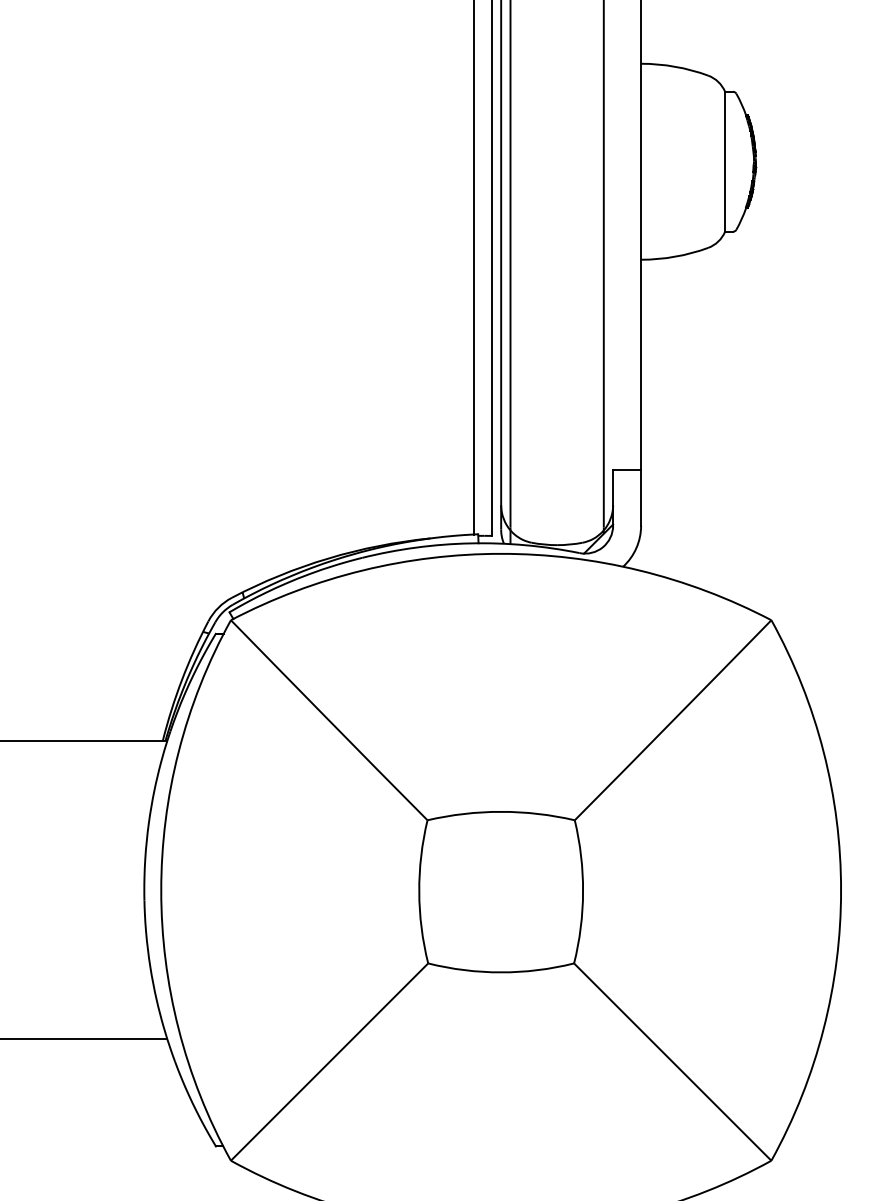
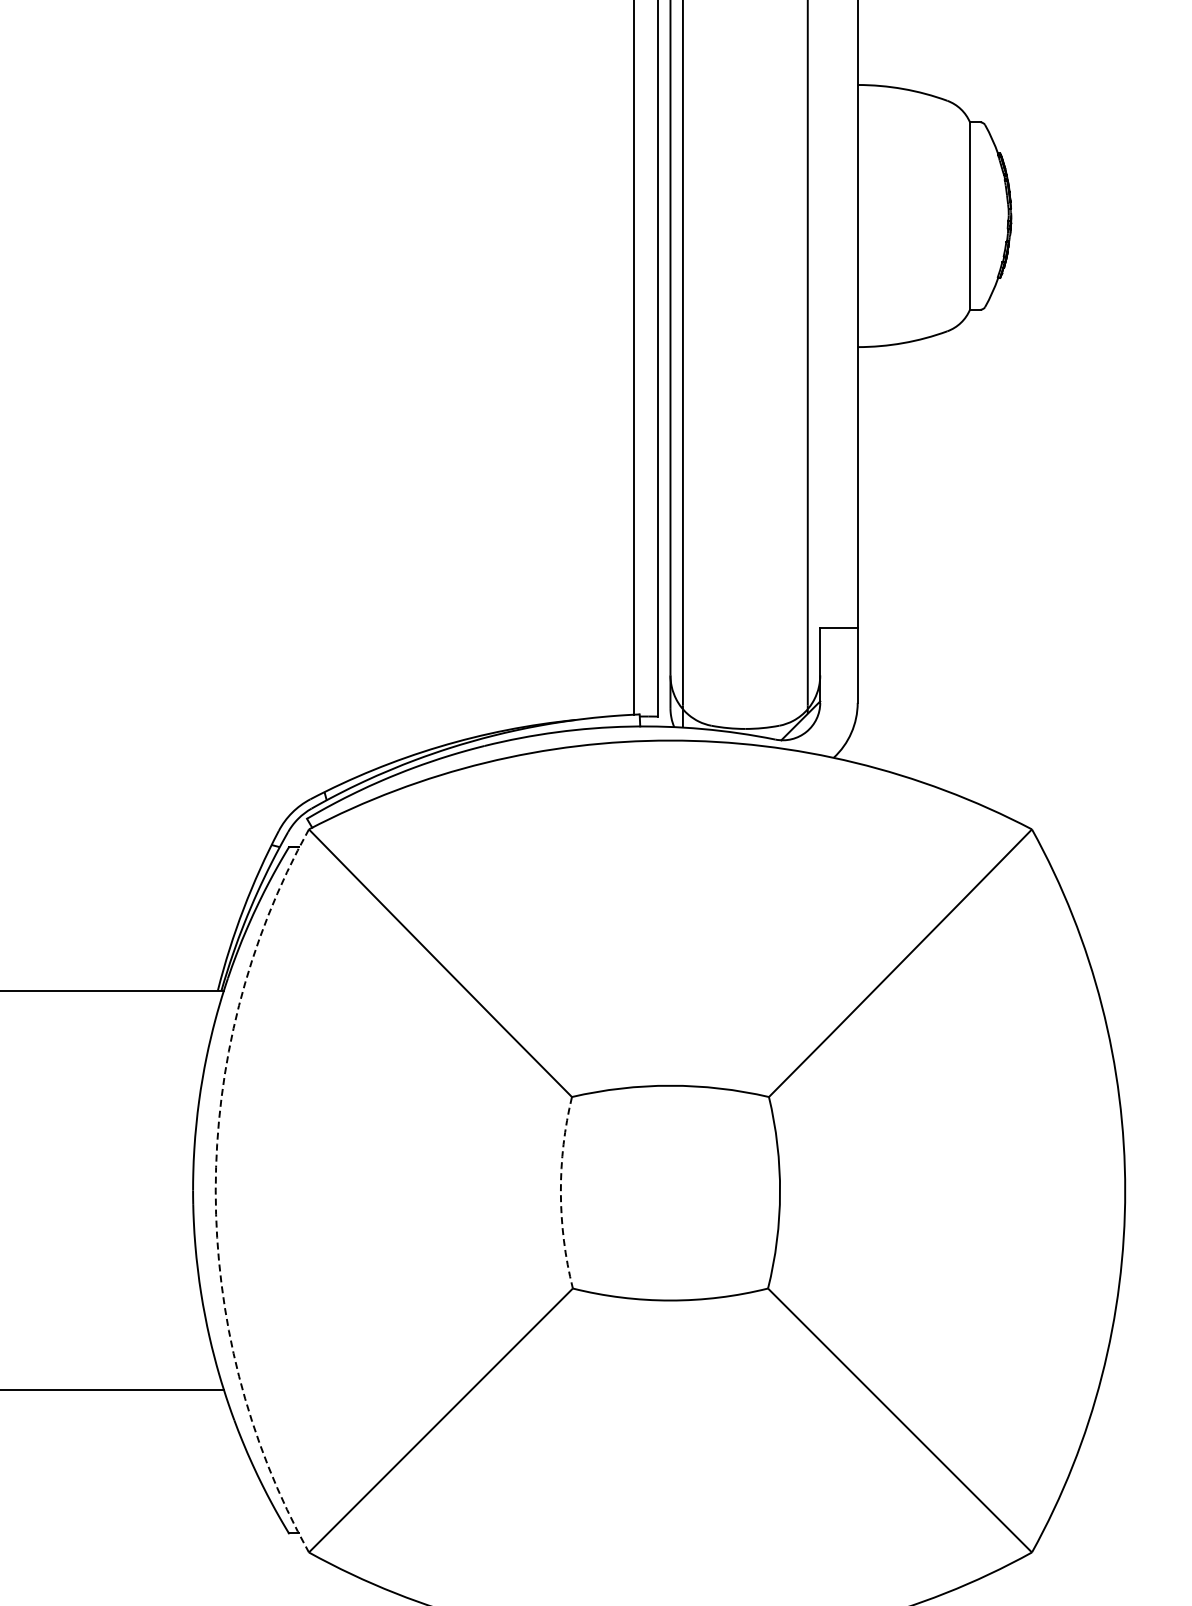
arc: (161, 890) -> (215, 1190), solid -> dashed
arc: (418, 891) -> (560, 1192), solid -> dashed

